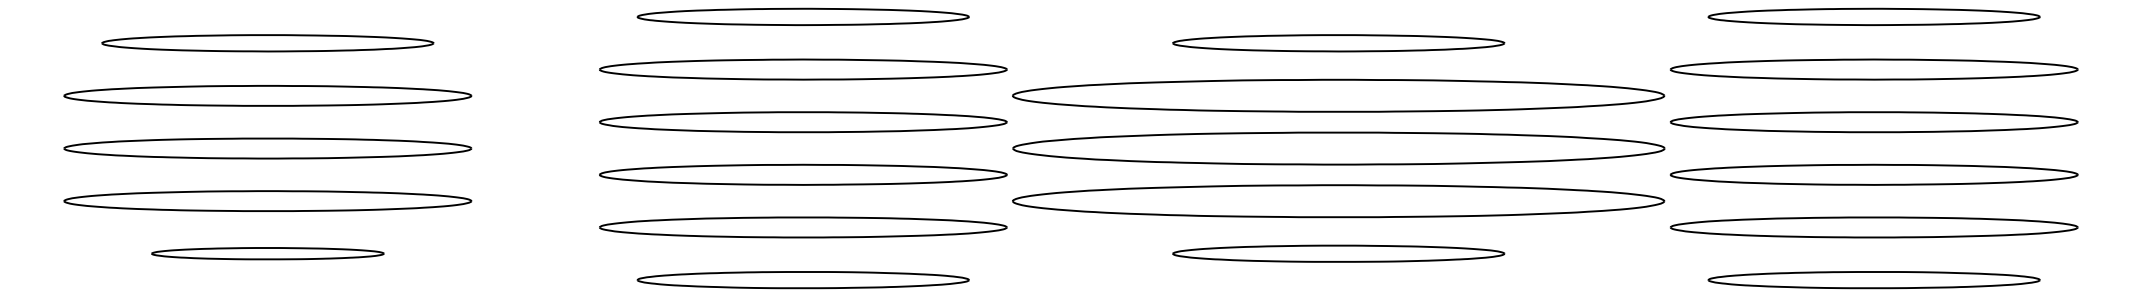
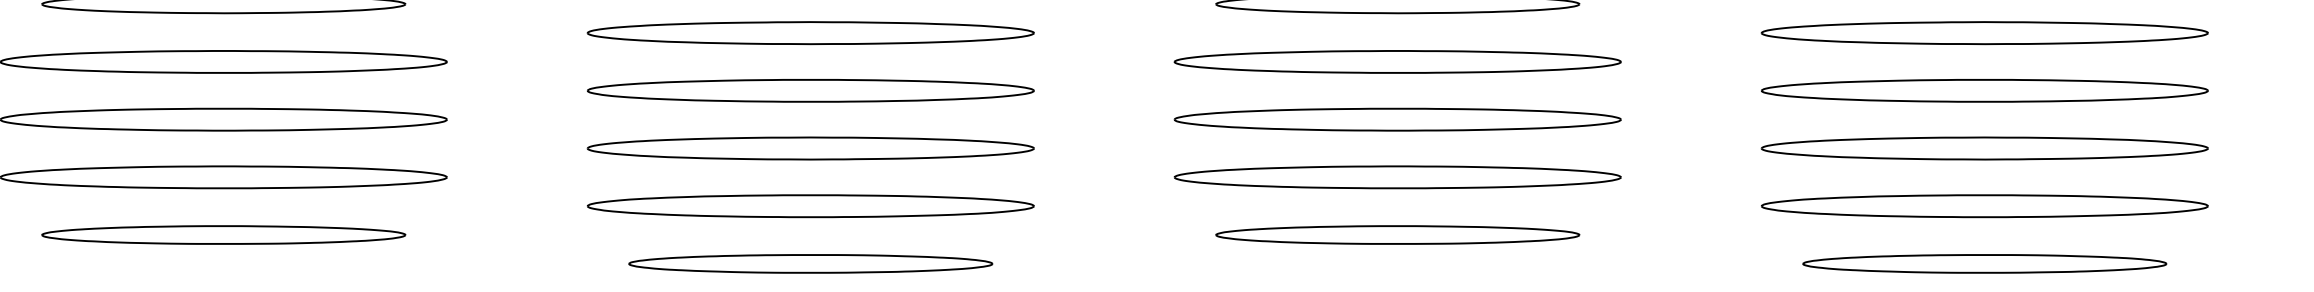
part: (1338, 95) -> (1397, 61), size x0.62
part: (1338, 148) -> (1397, 119), size x0.62
part: (1338, 200) -> (1397, 176), size x0.62
part: (267, 253) -> (223, 234), size x1.43

